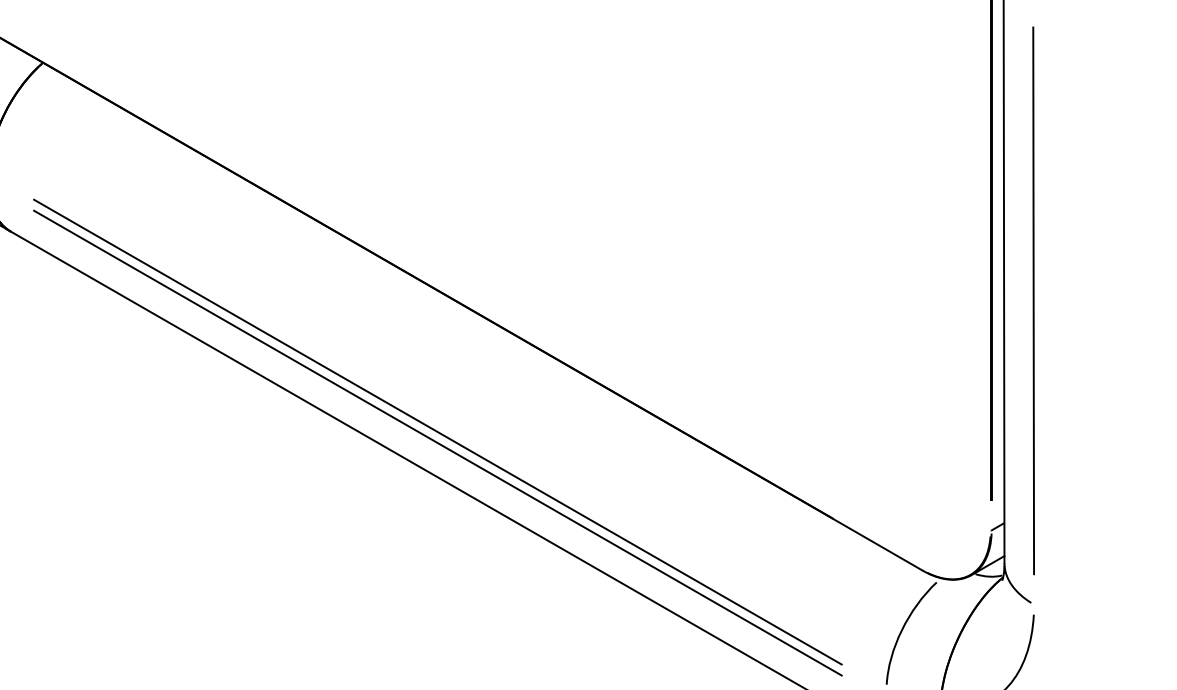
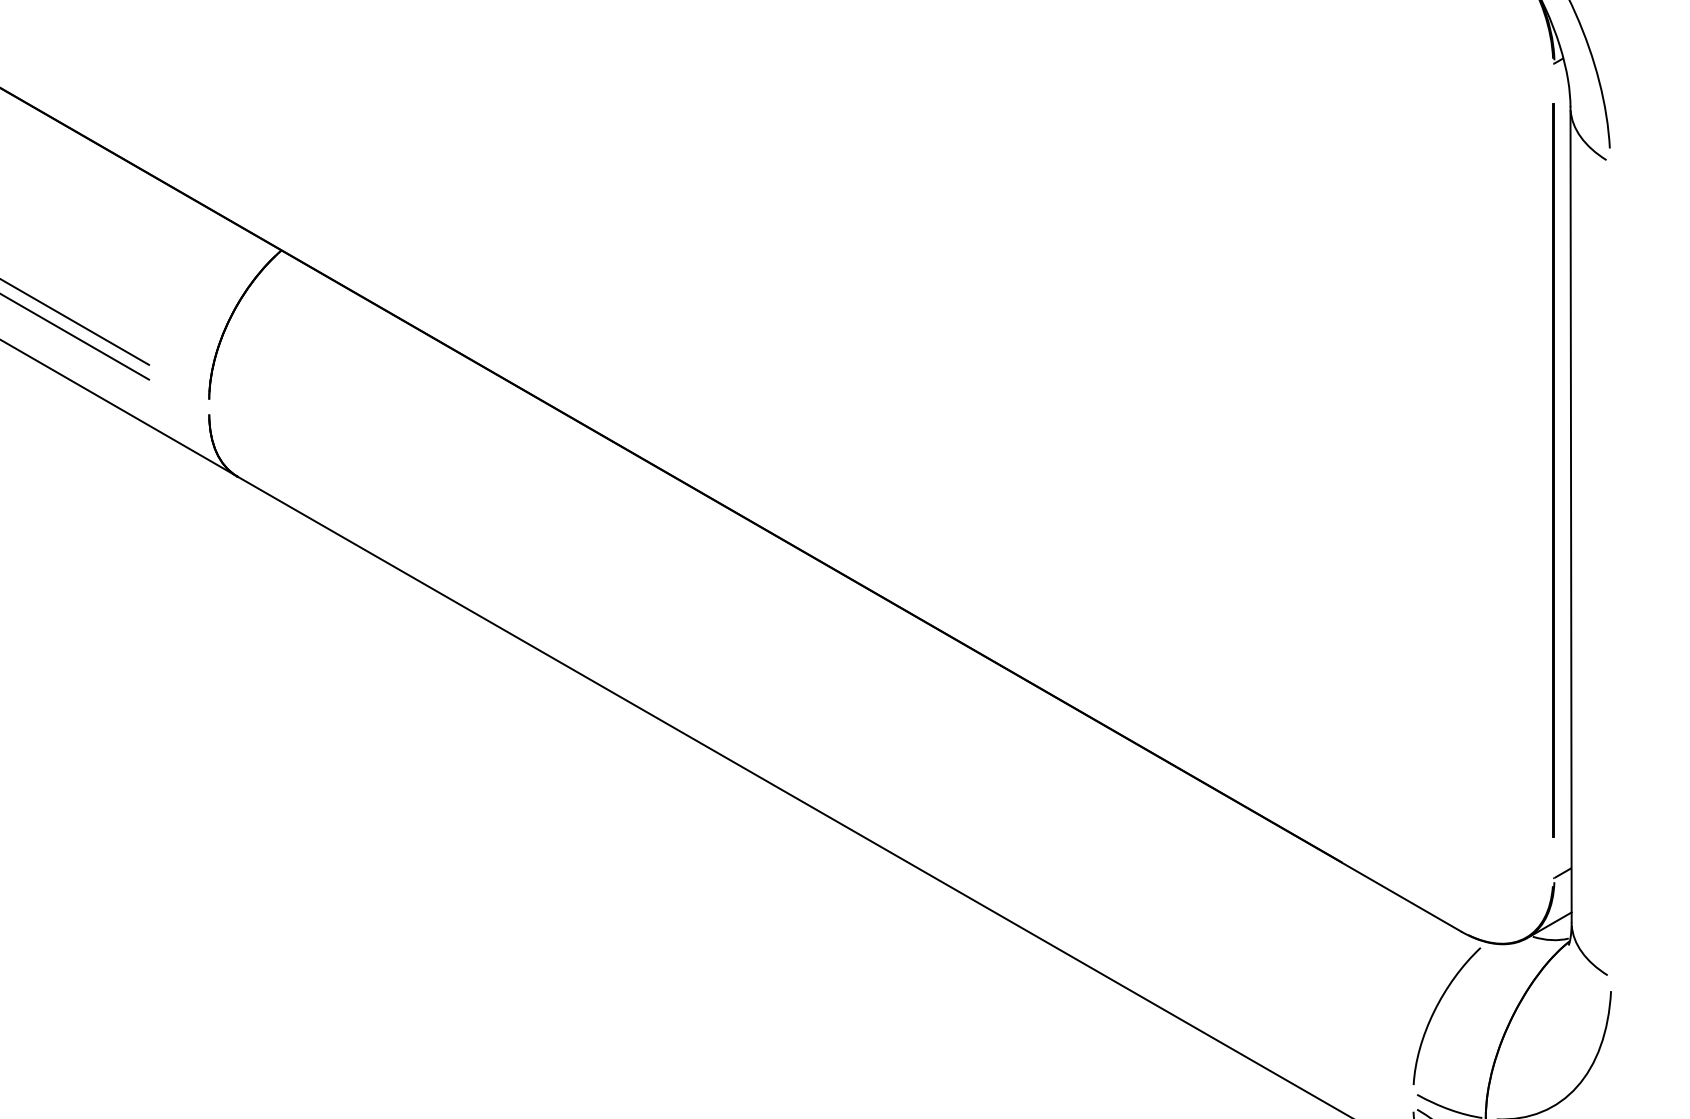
line: (1033, 300) -> (1610, 569), removed
line: (438, 431) -> (811, 745), removed
line: (438, 442) -> (811, 760), removed

